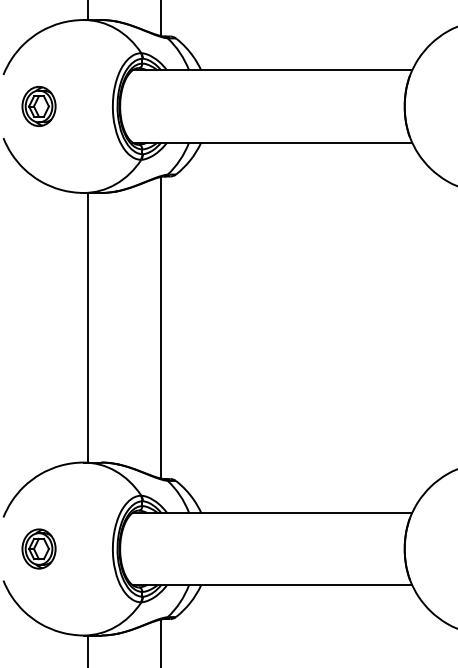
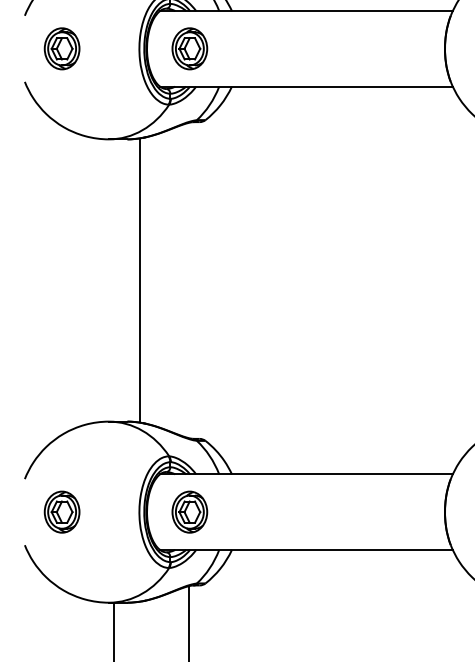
part: (160, 106) -> (189, 48), added
line: (88, 327) -> (140, 280), moved
line: (160, 327) -> (189, 280), removed
part: (160, 548) -> (189, 511), added

